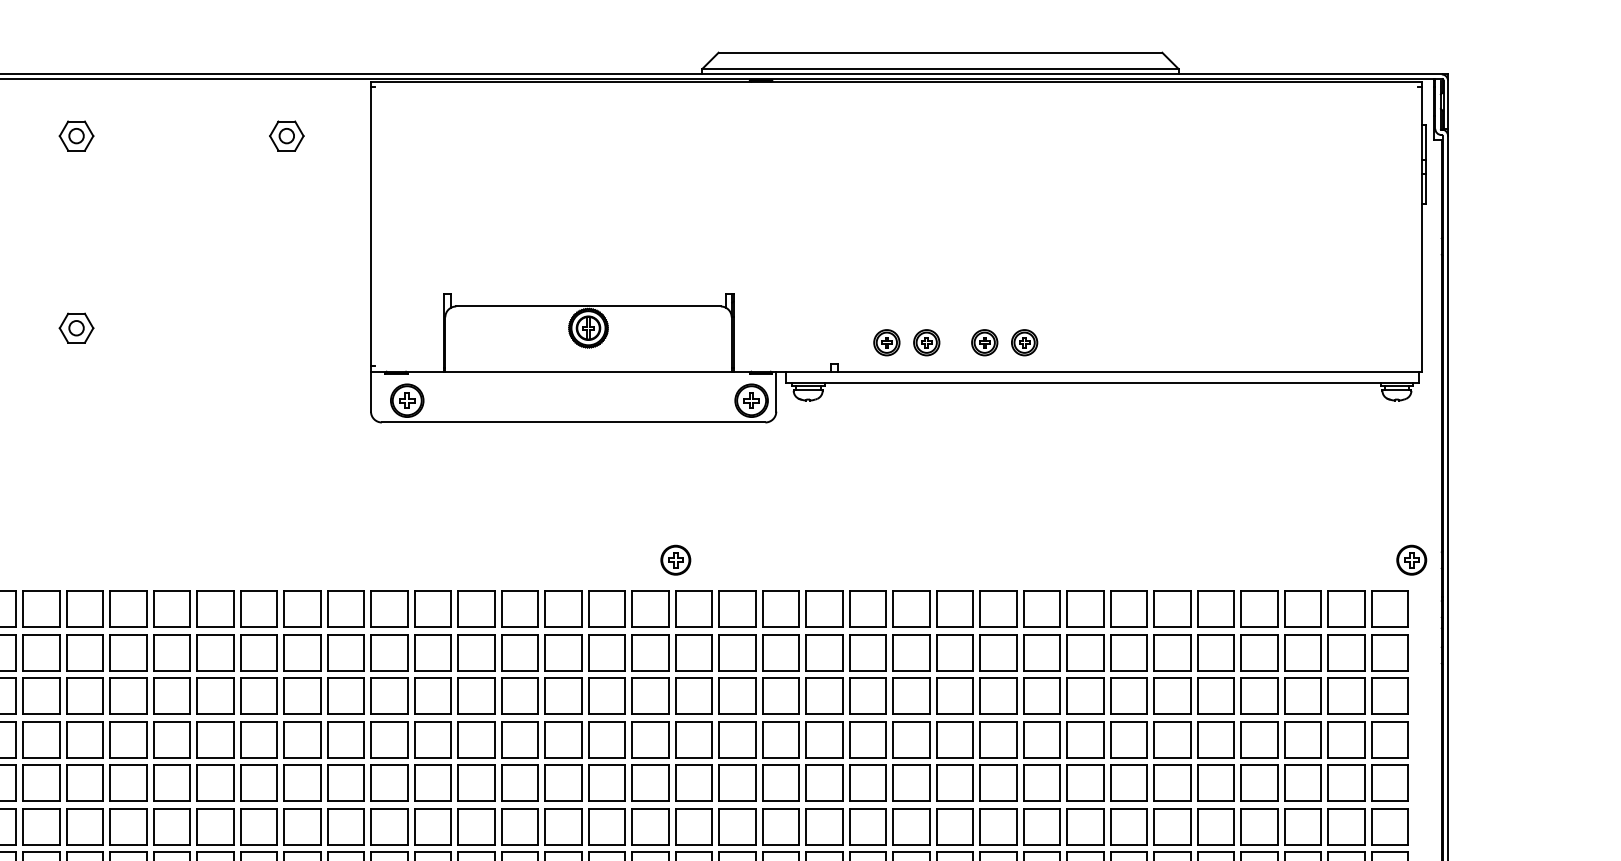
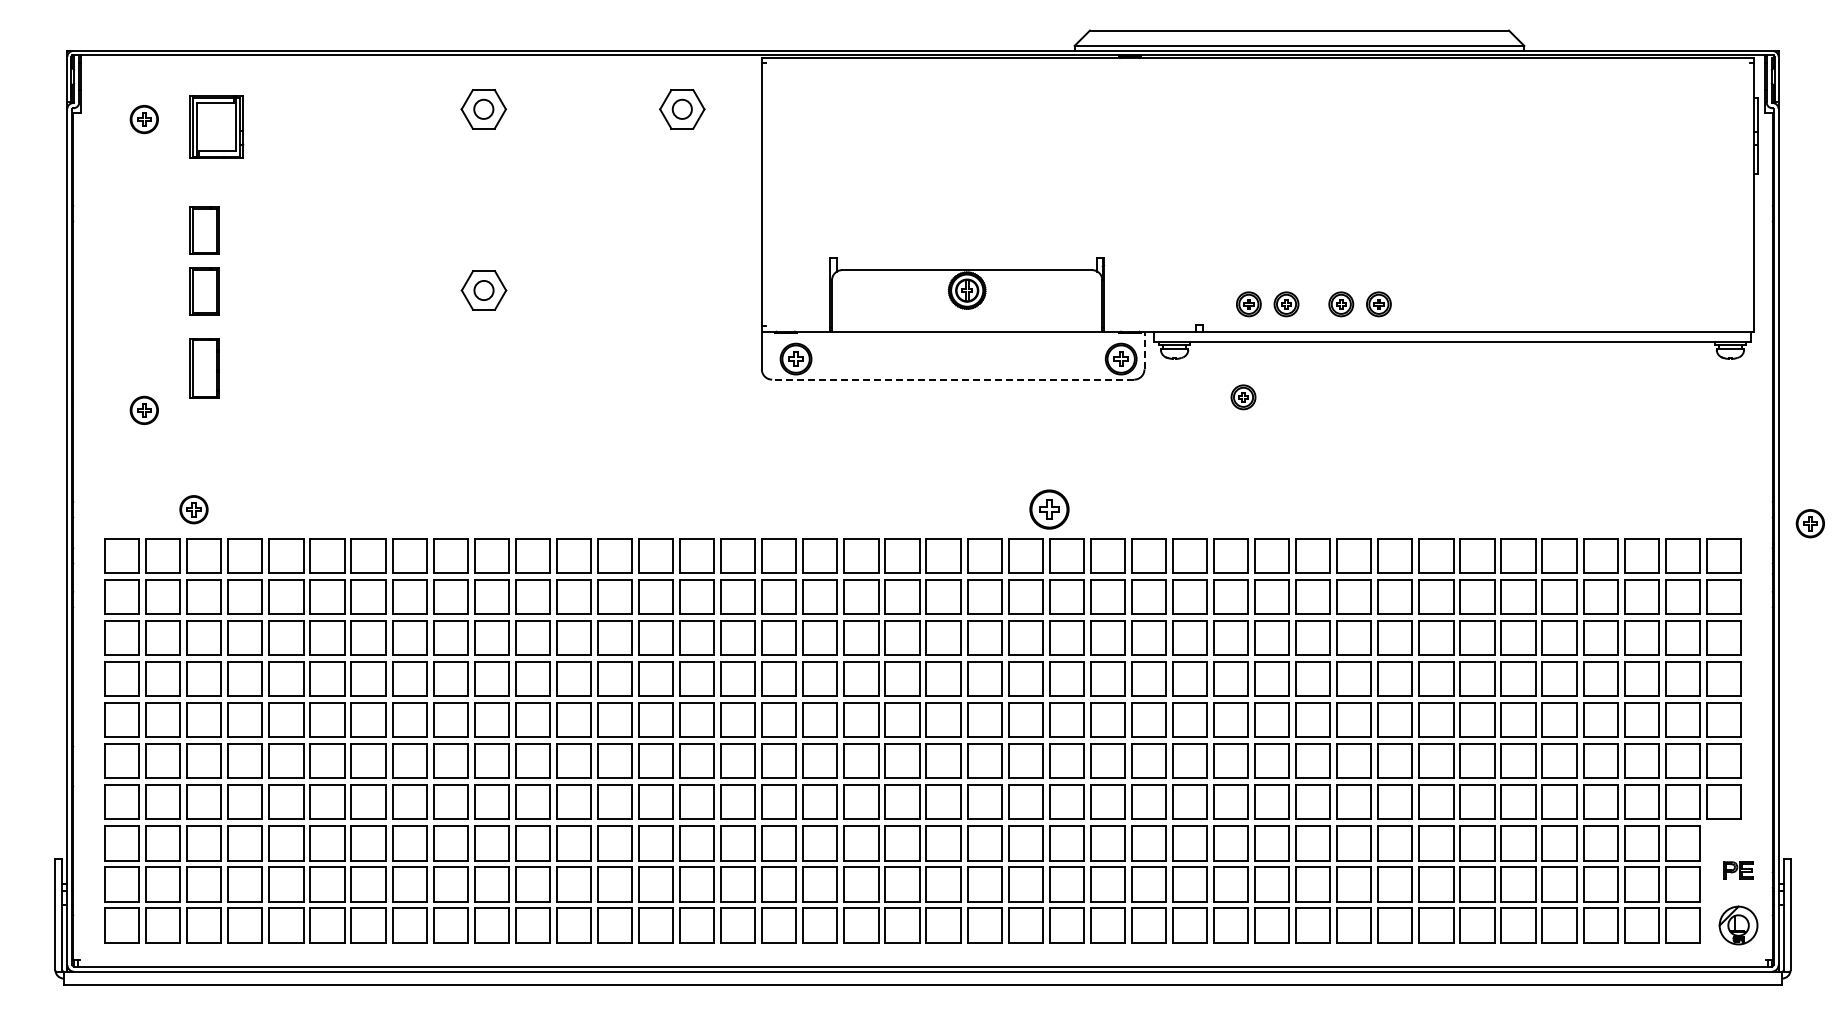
part: (76, 135) -> (483, 108), size x1.4
part: (286, 135) -> (682, 108), size x1.4
part: (76, 328) -> (483, 290), size x1.4
line: (776, 391) -> (1144, 350), solid -> dashed
line: (572, 422) -> (952, 379), solid -> dashed
part: (881, 441) -> (1243, 397), added
part: (675, 560) -> (1049, 509), size x1.4
part: (1410, 560) -> (1809, 523), moved

